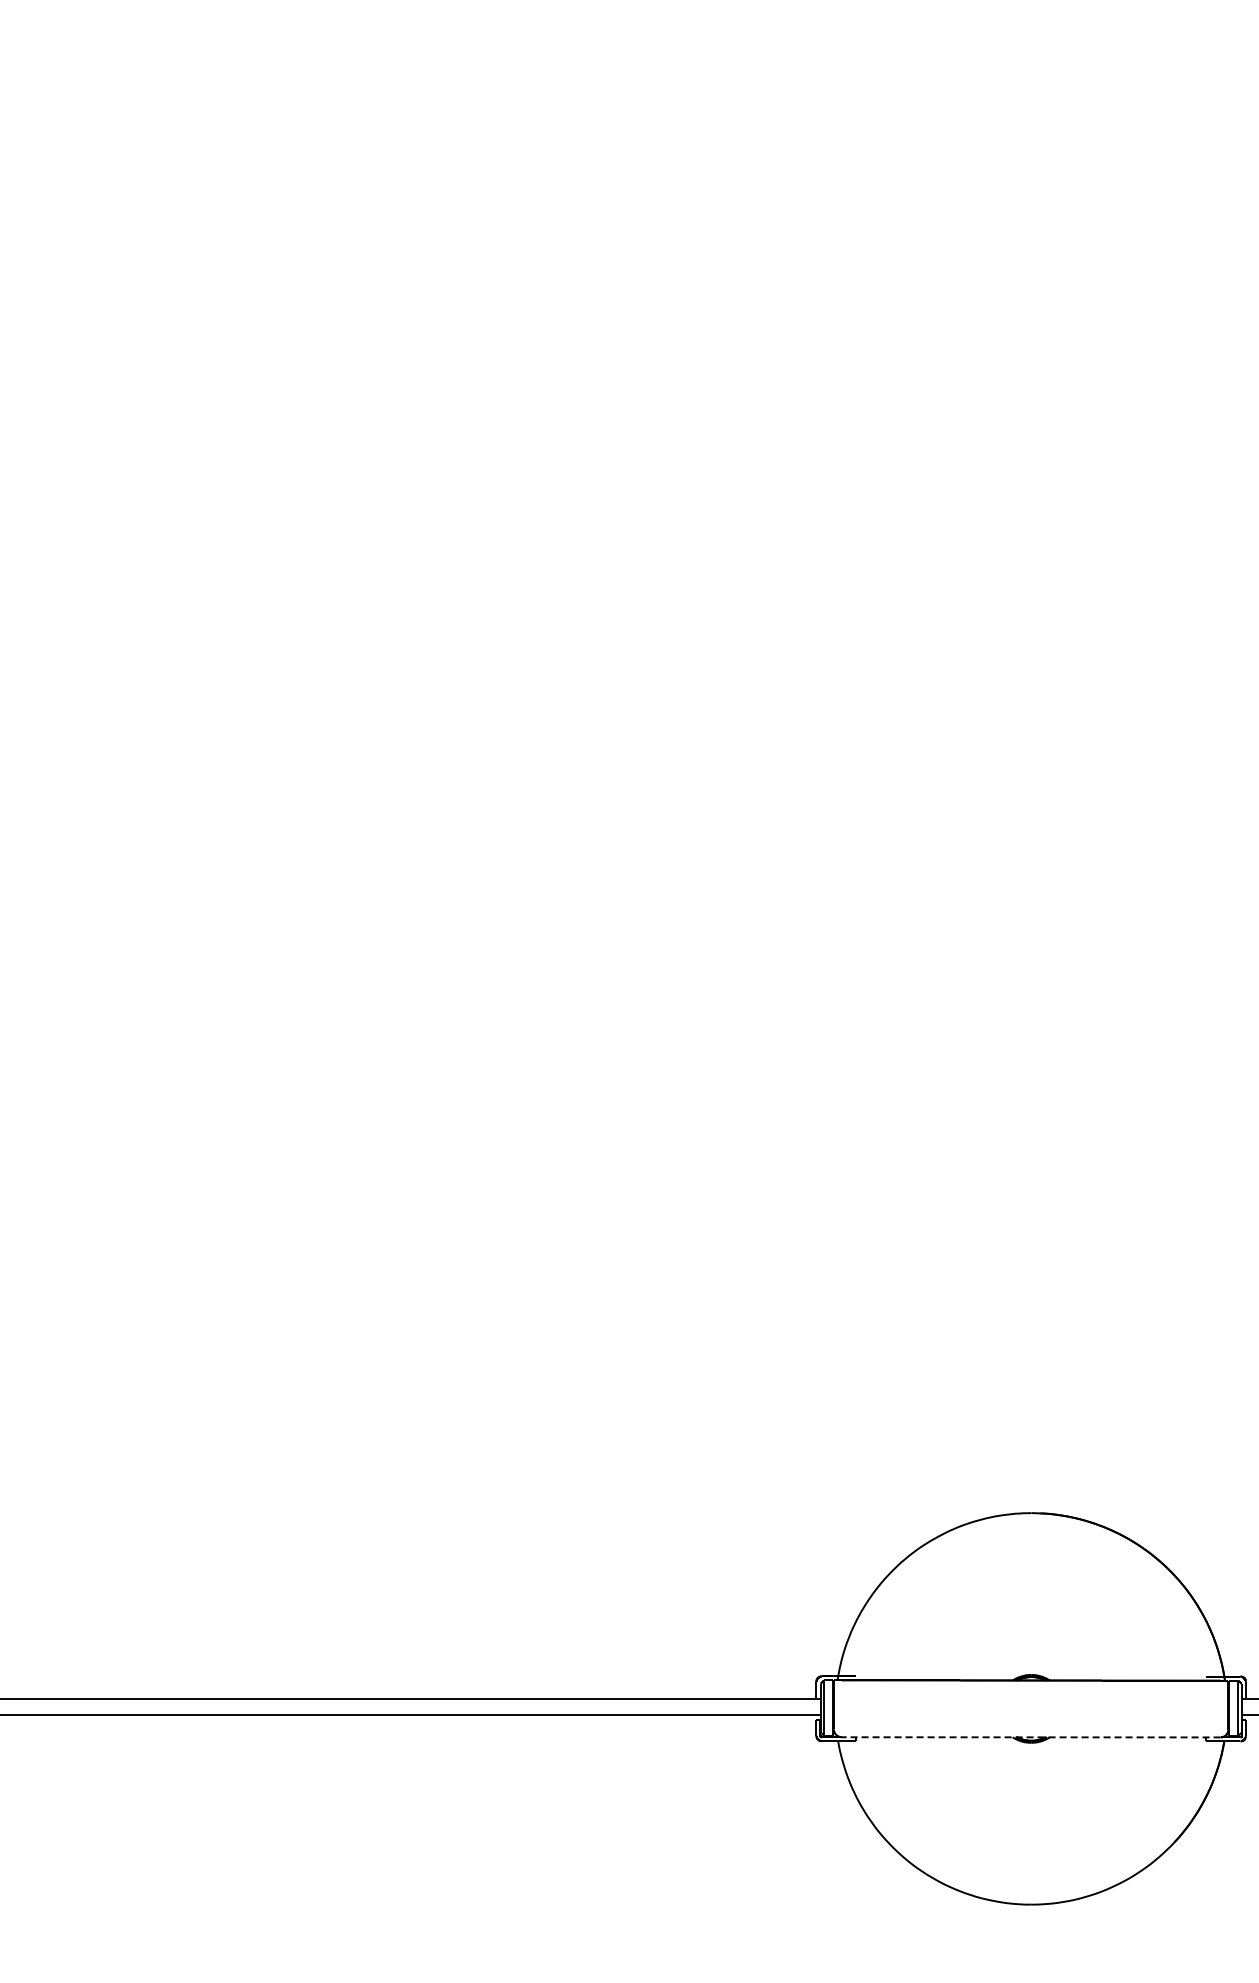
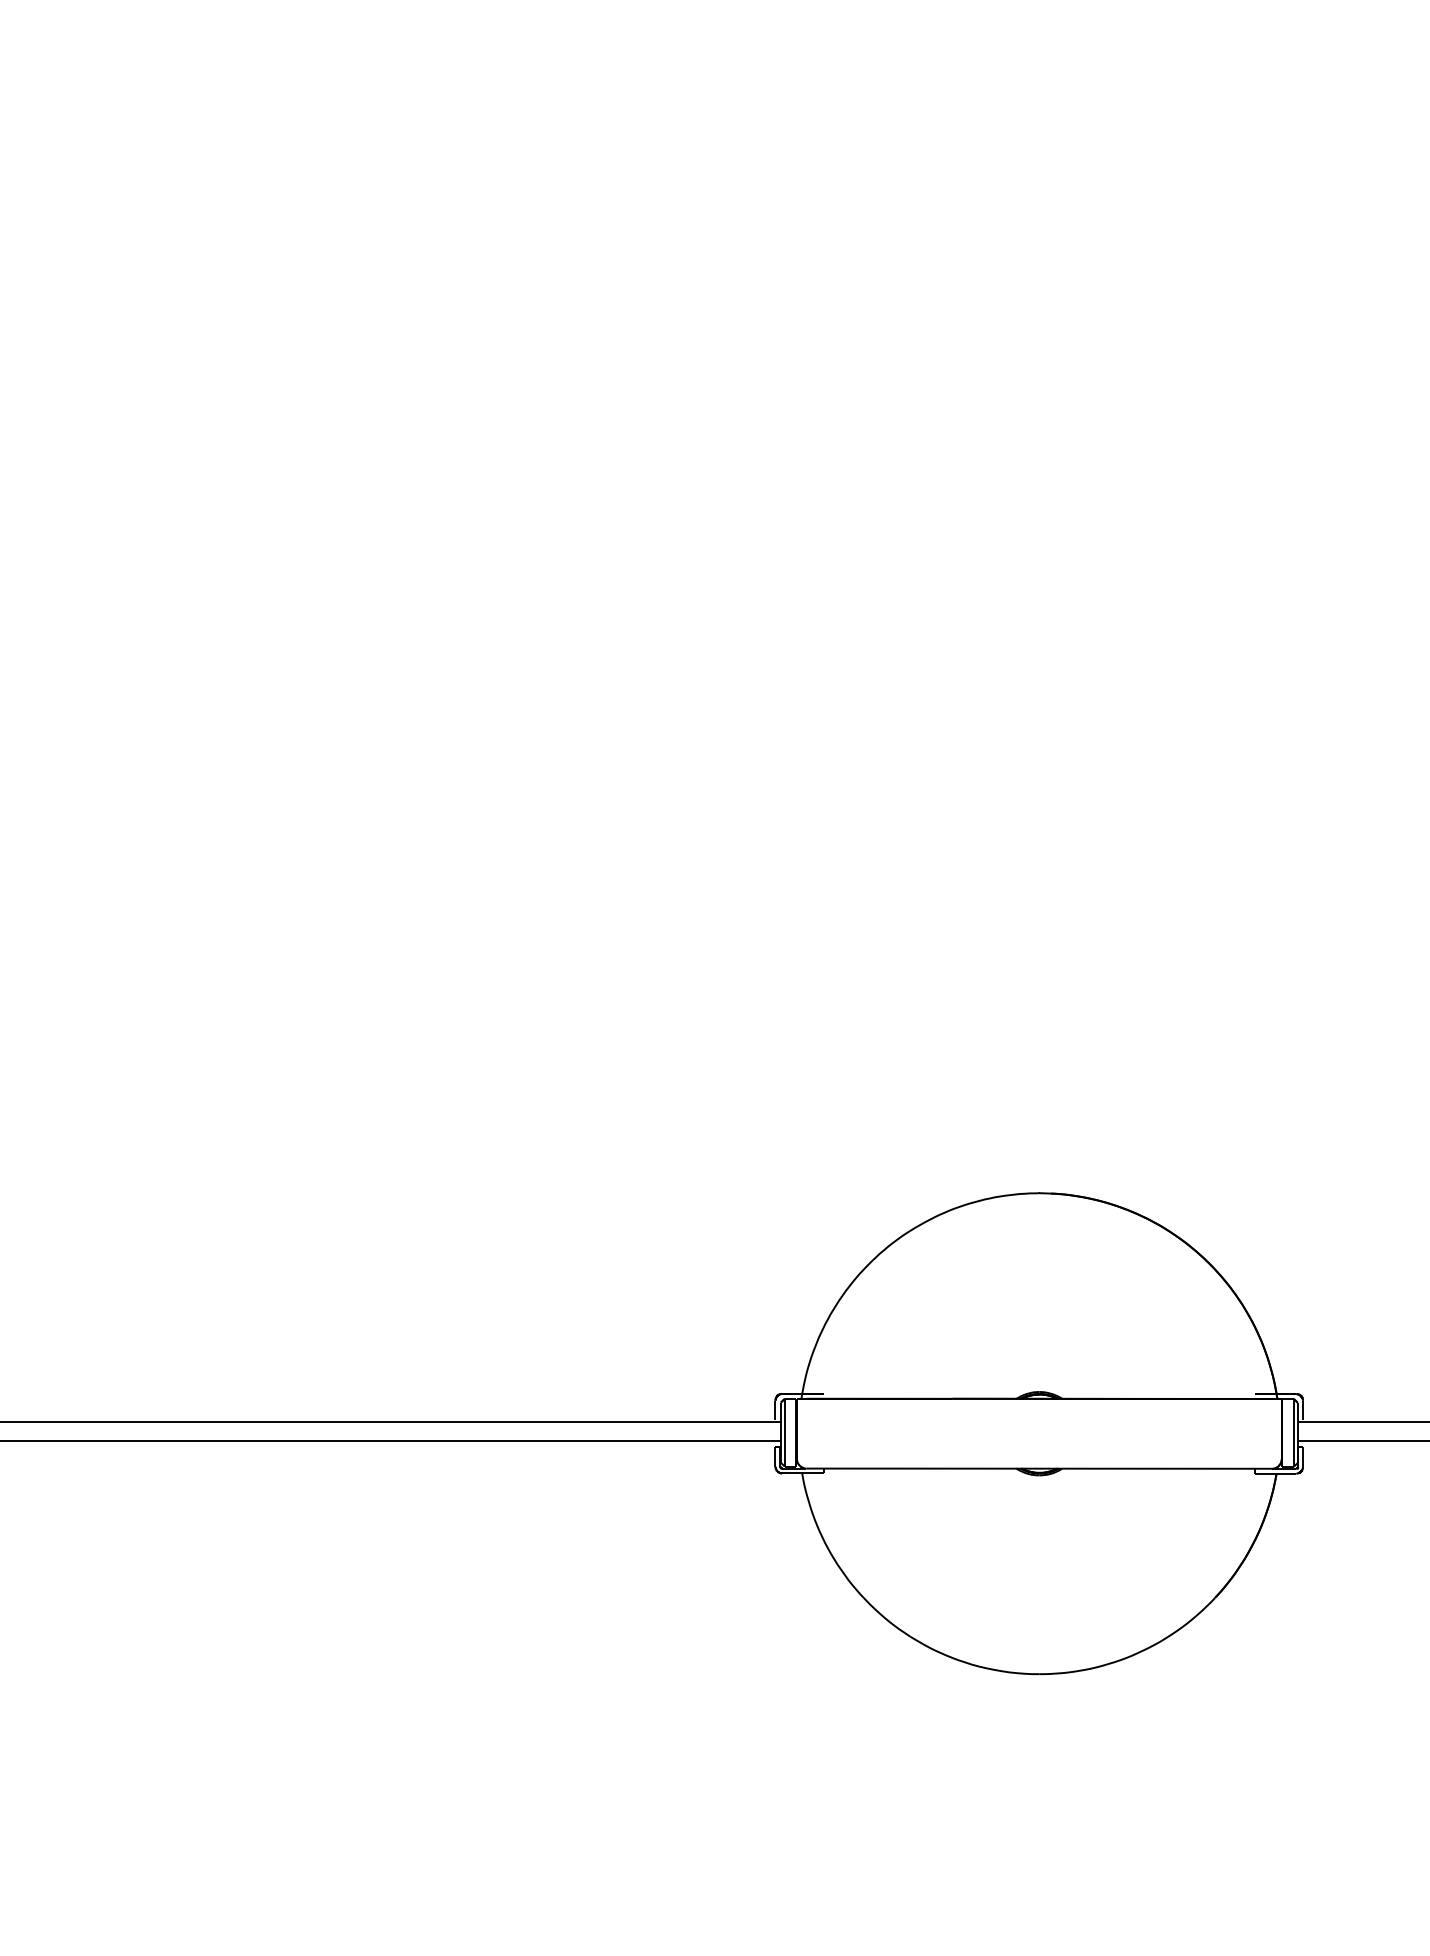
line: (1030, 1737) -> (1038, 1468), dashed -> solid

